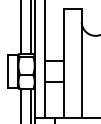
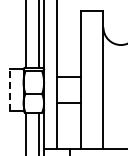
line: (8, 71) -> (10, 90), solid -> dashed

